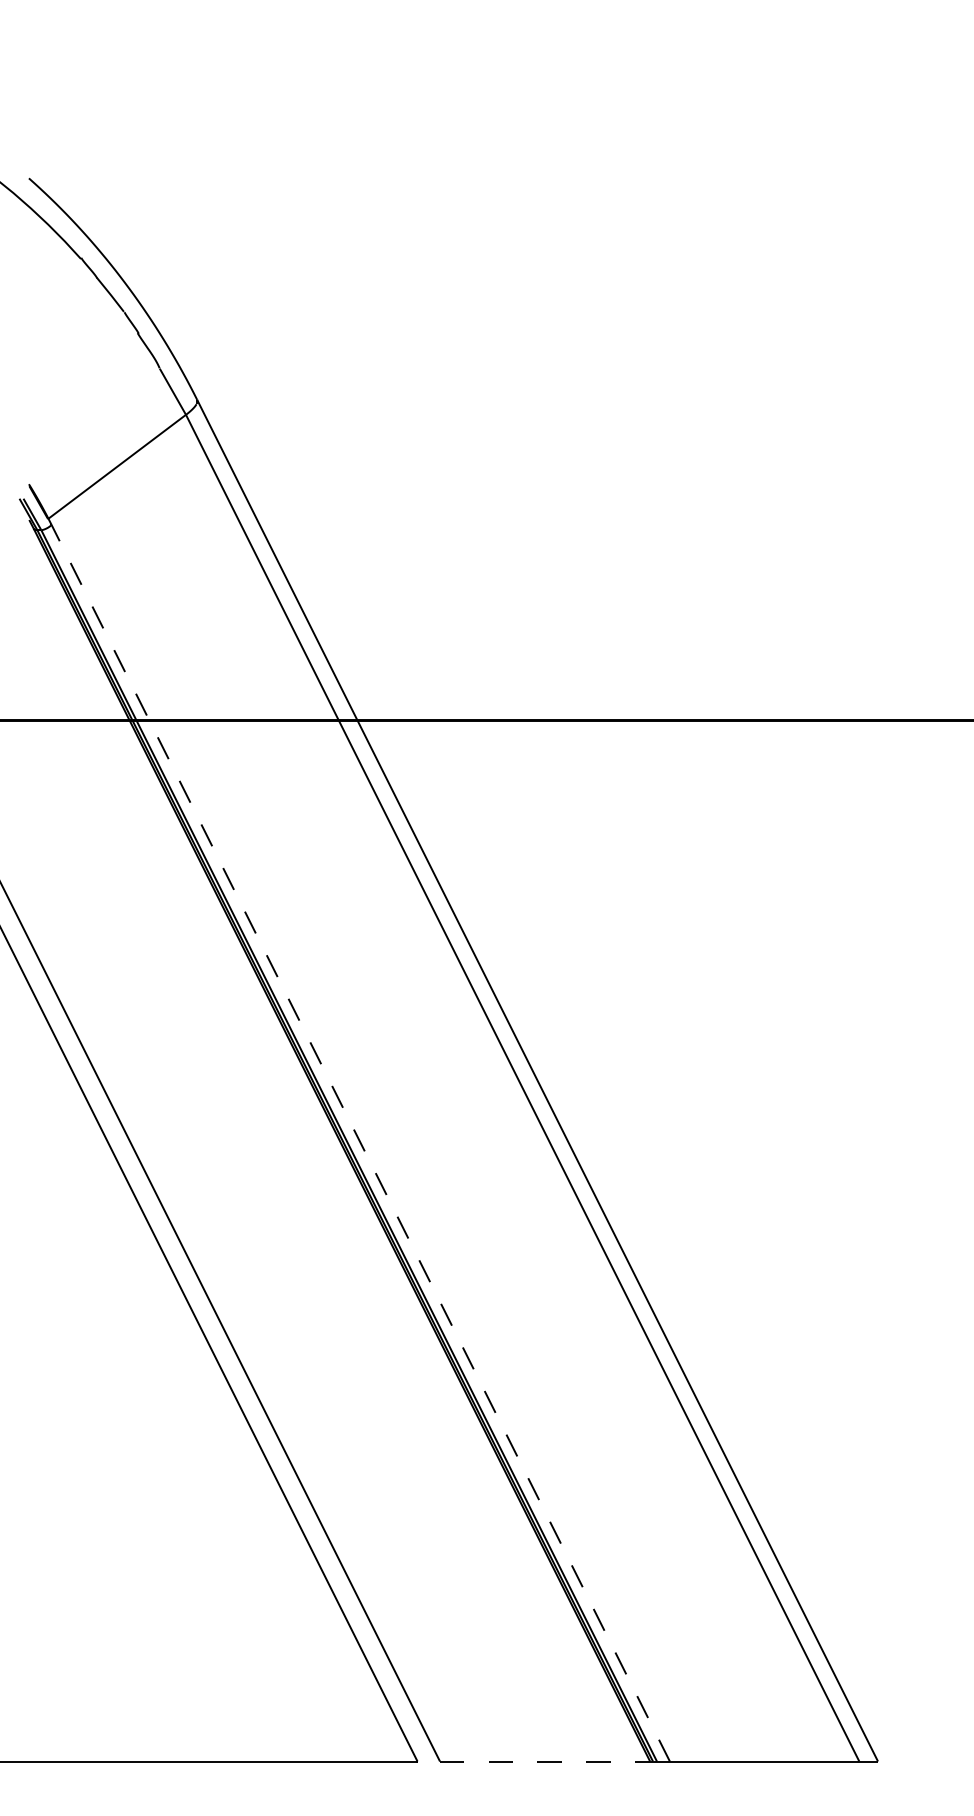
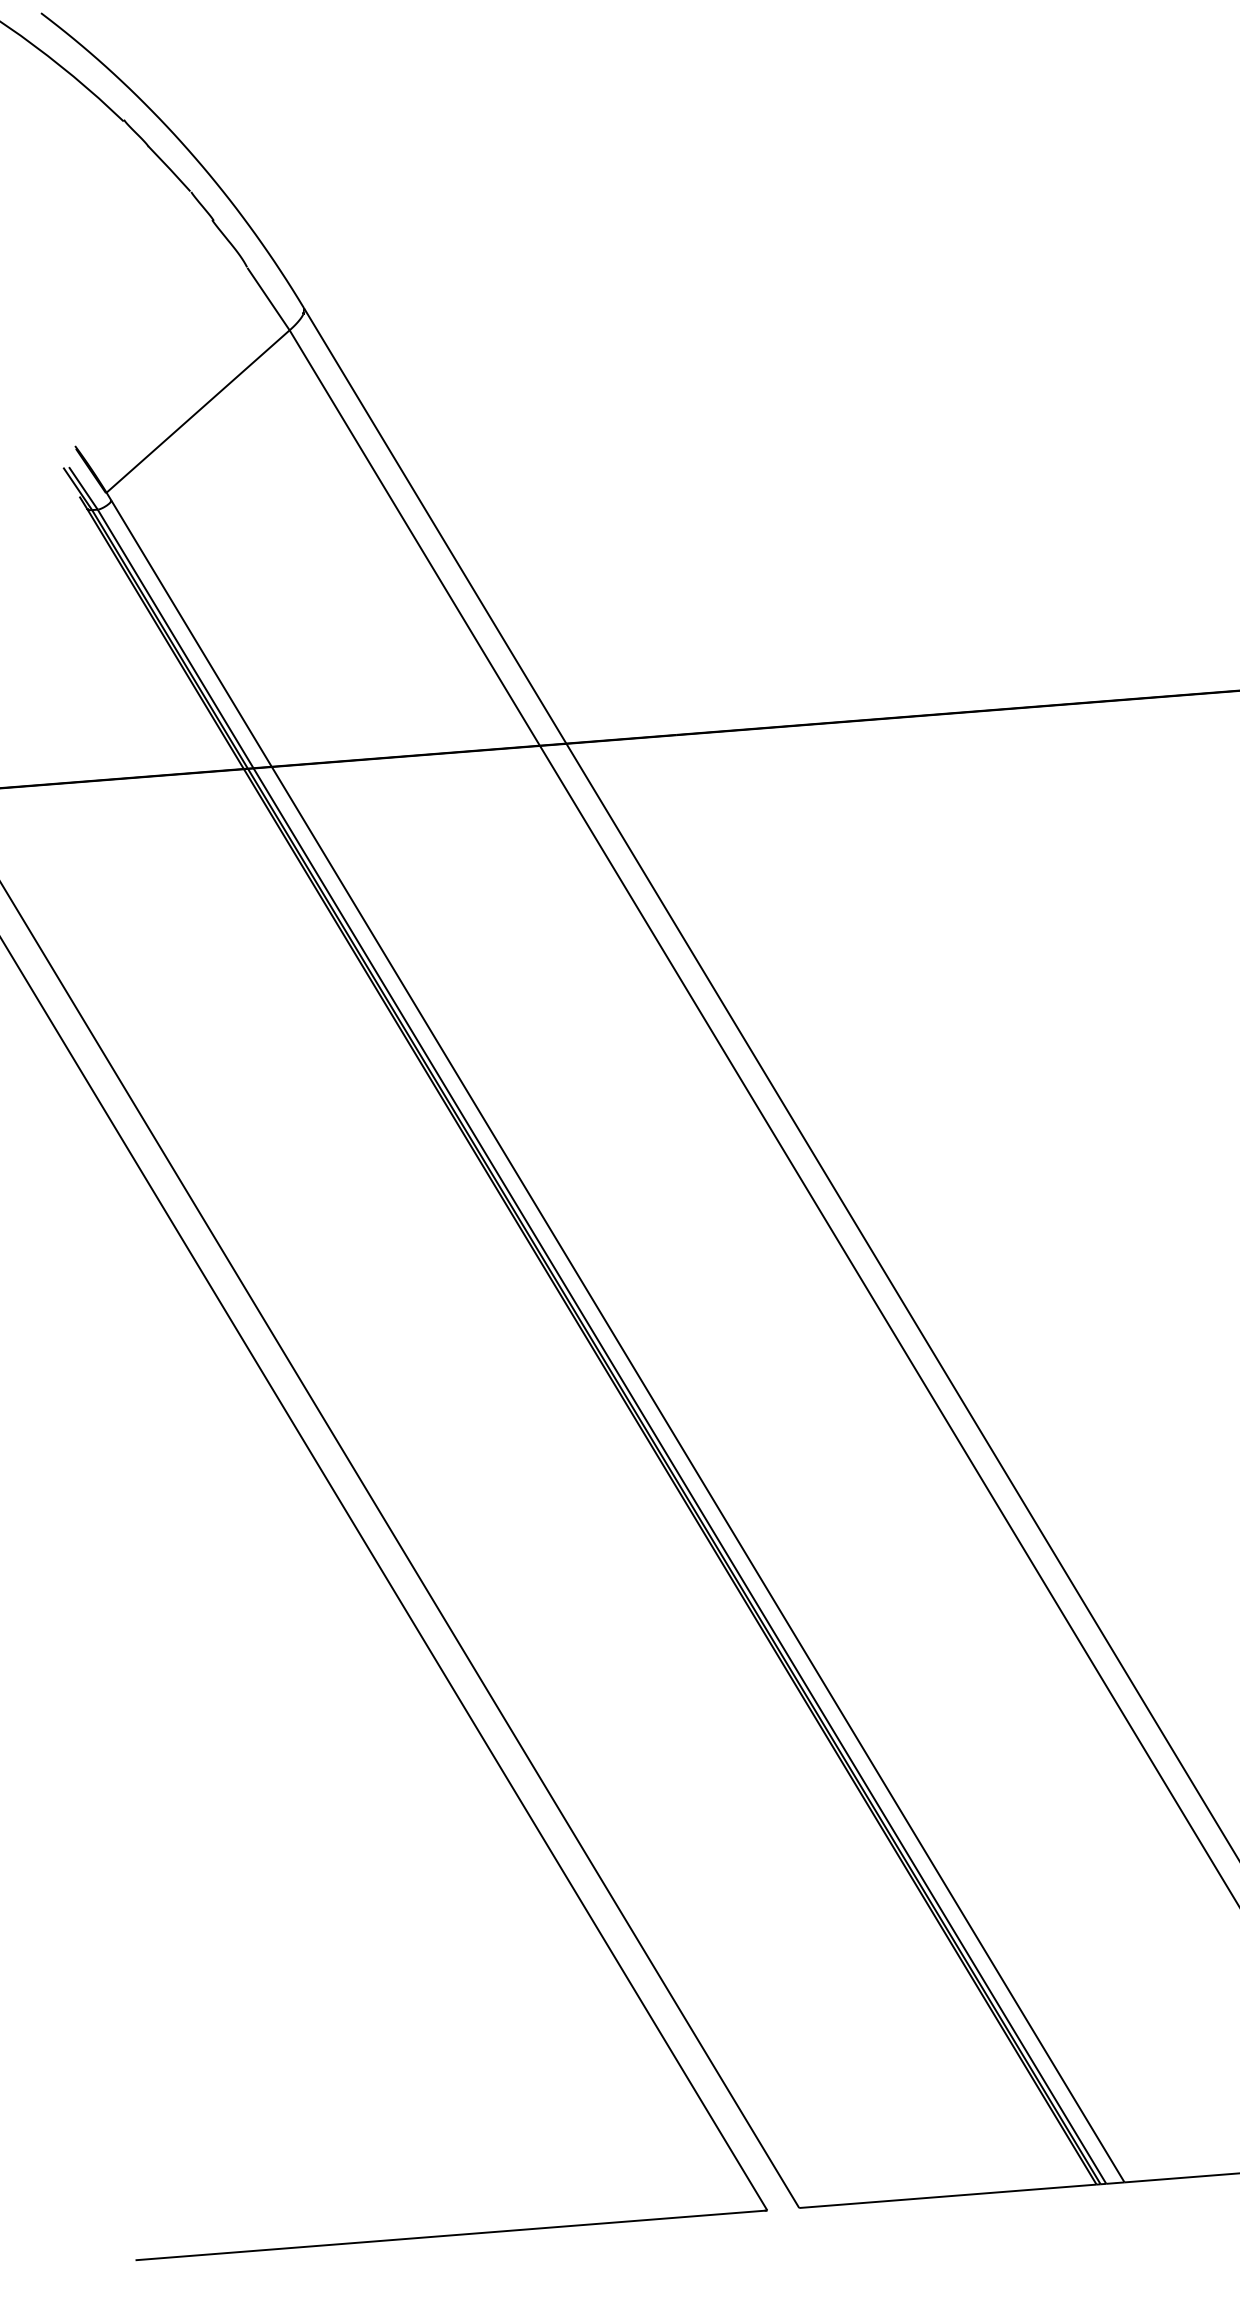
line: (360, 1142) -> (617, 1340), dashed -> solid
line: (545, 1761) -> (948, 2196), dashed -> solid

